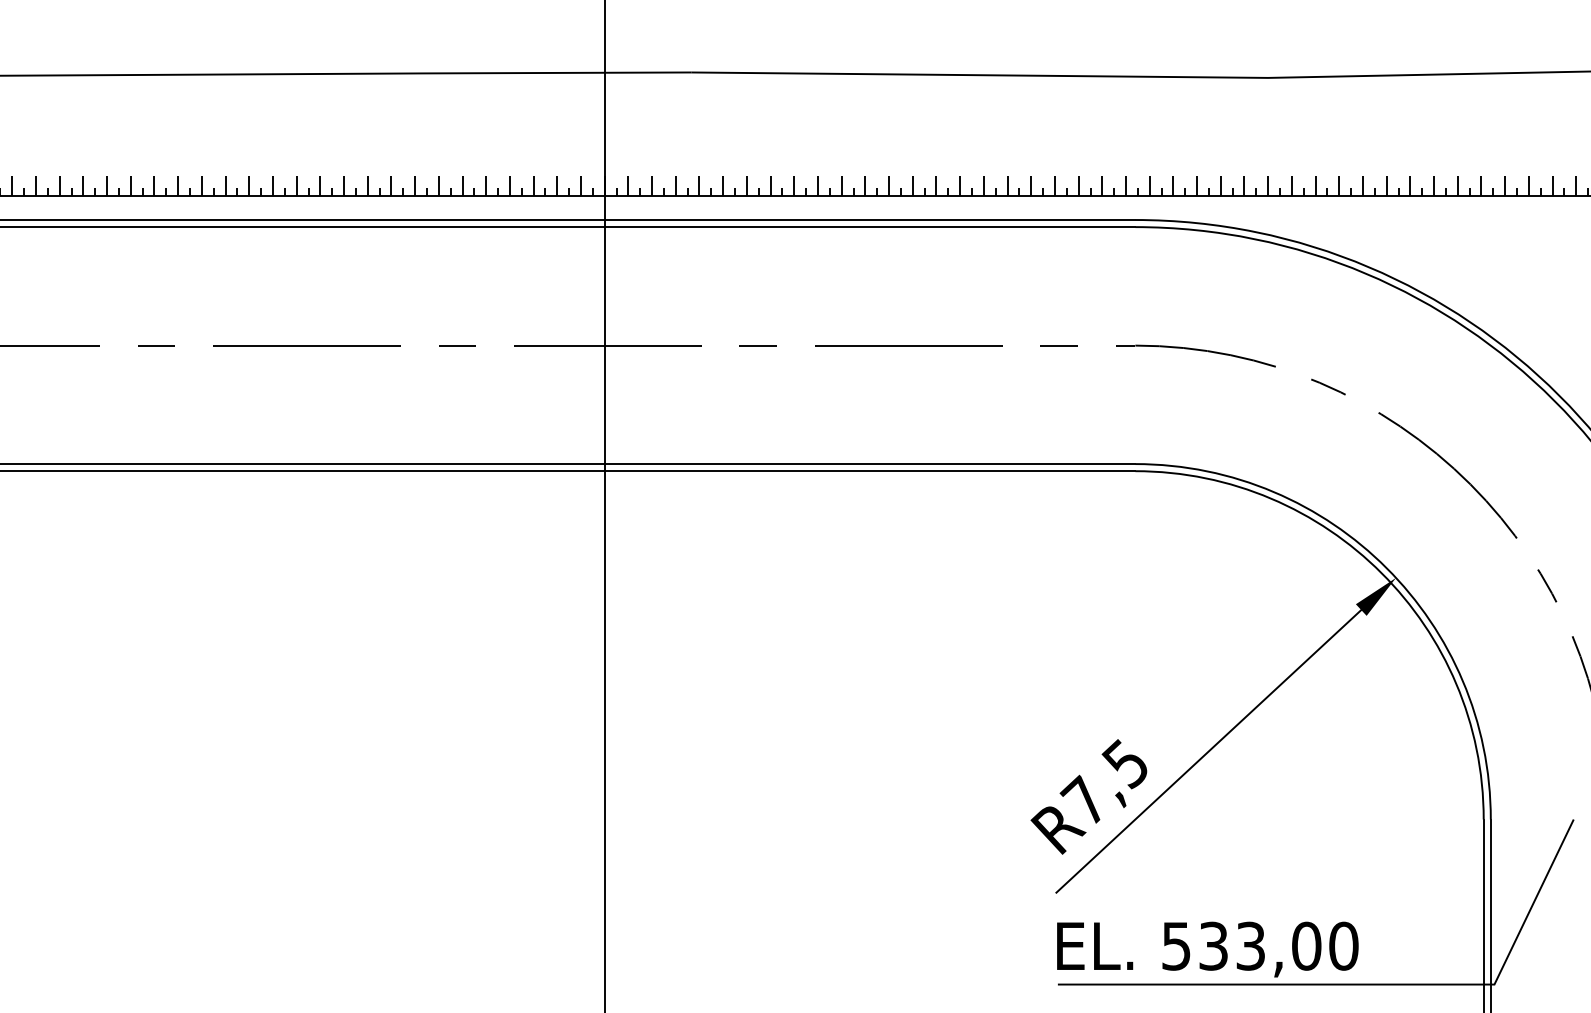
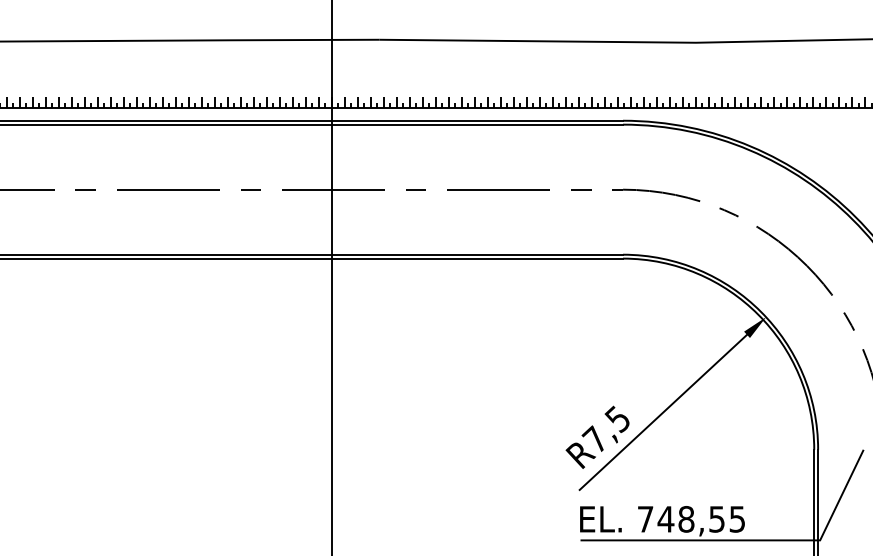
text: (1260, 946) -> (691, 519), 533,00 -> 748,55

